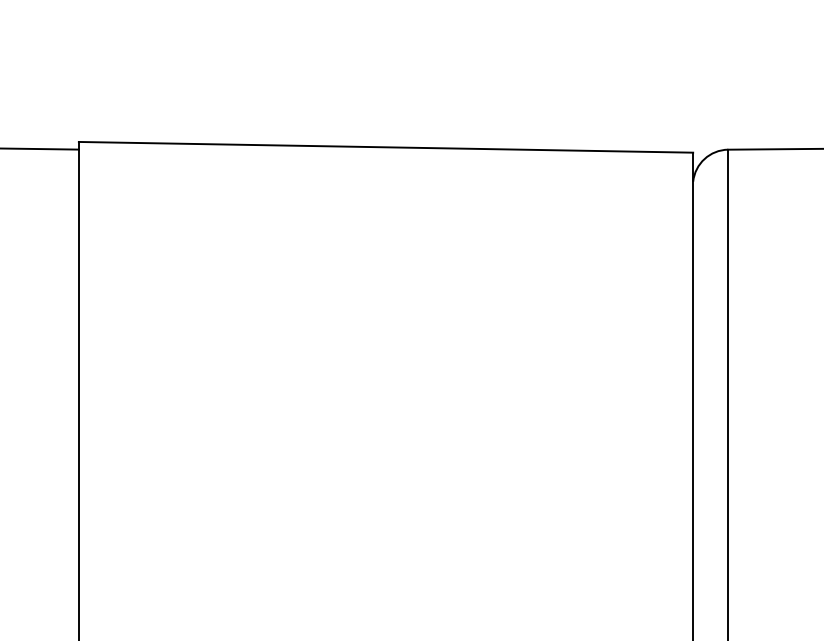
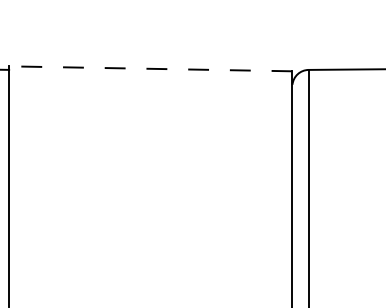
line: (385, 146) -> (150, 68), solid -> dashed

